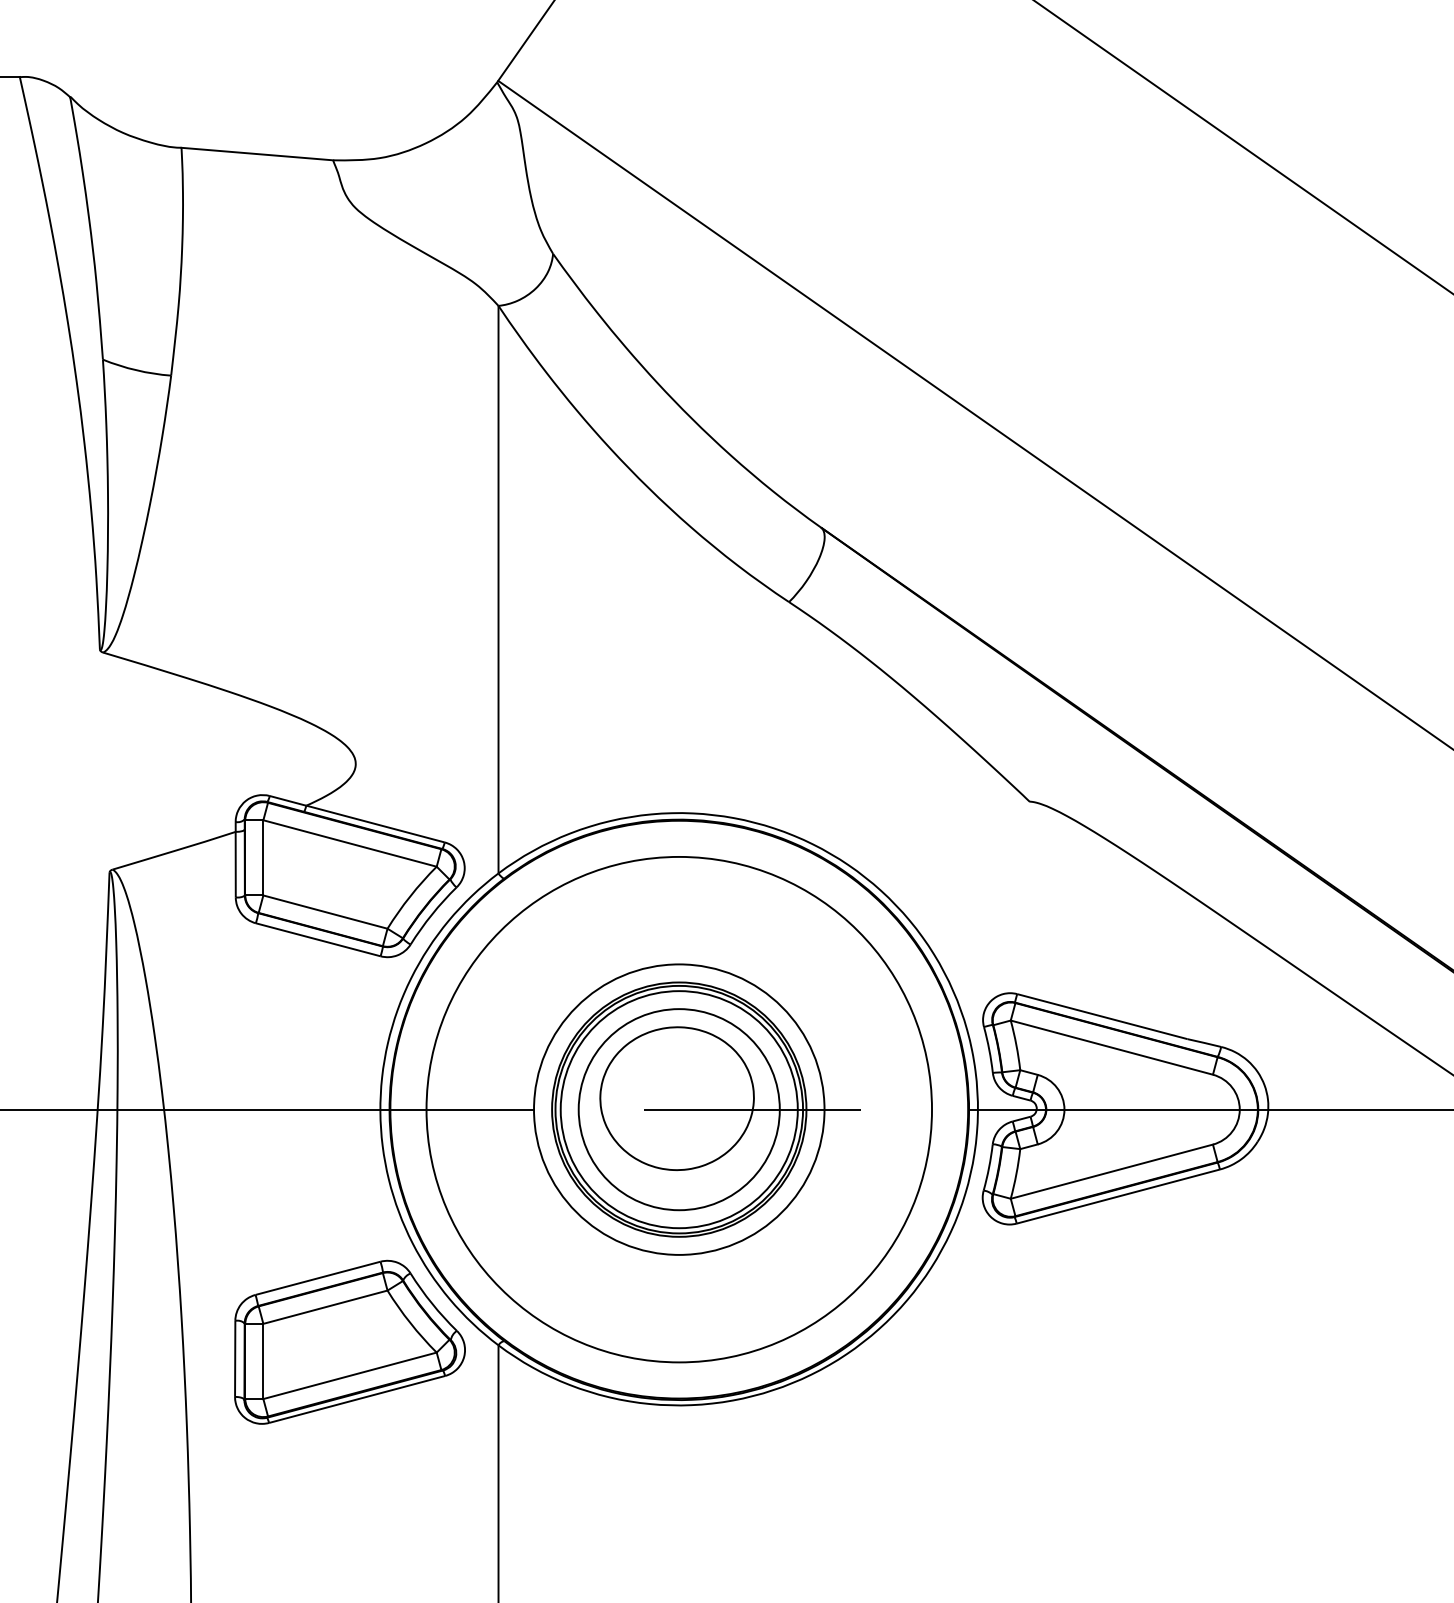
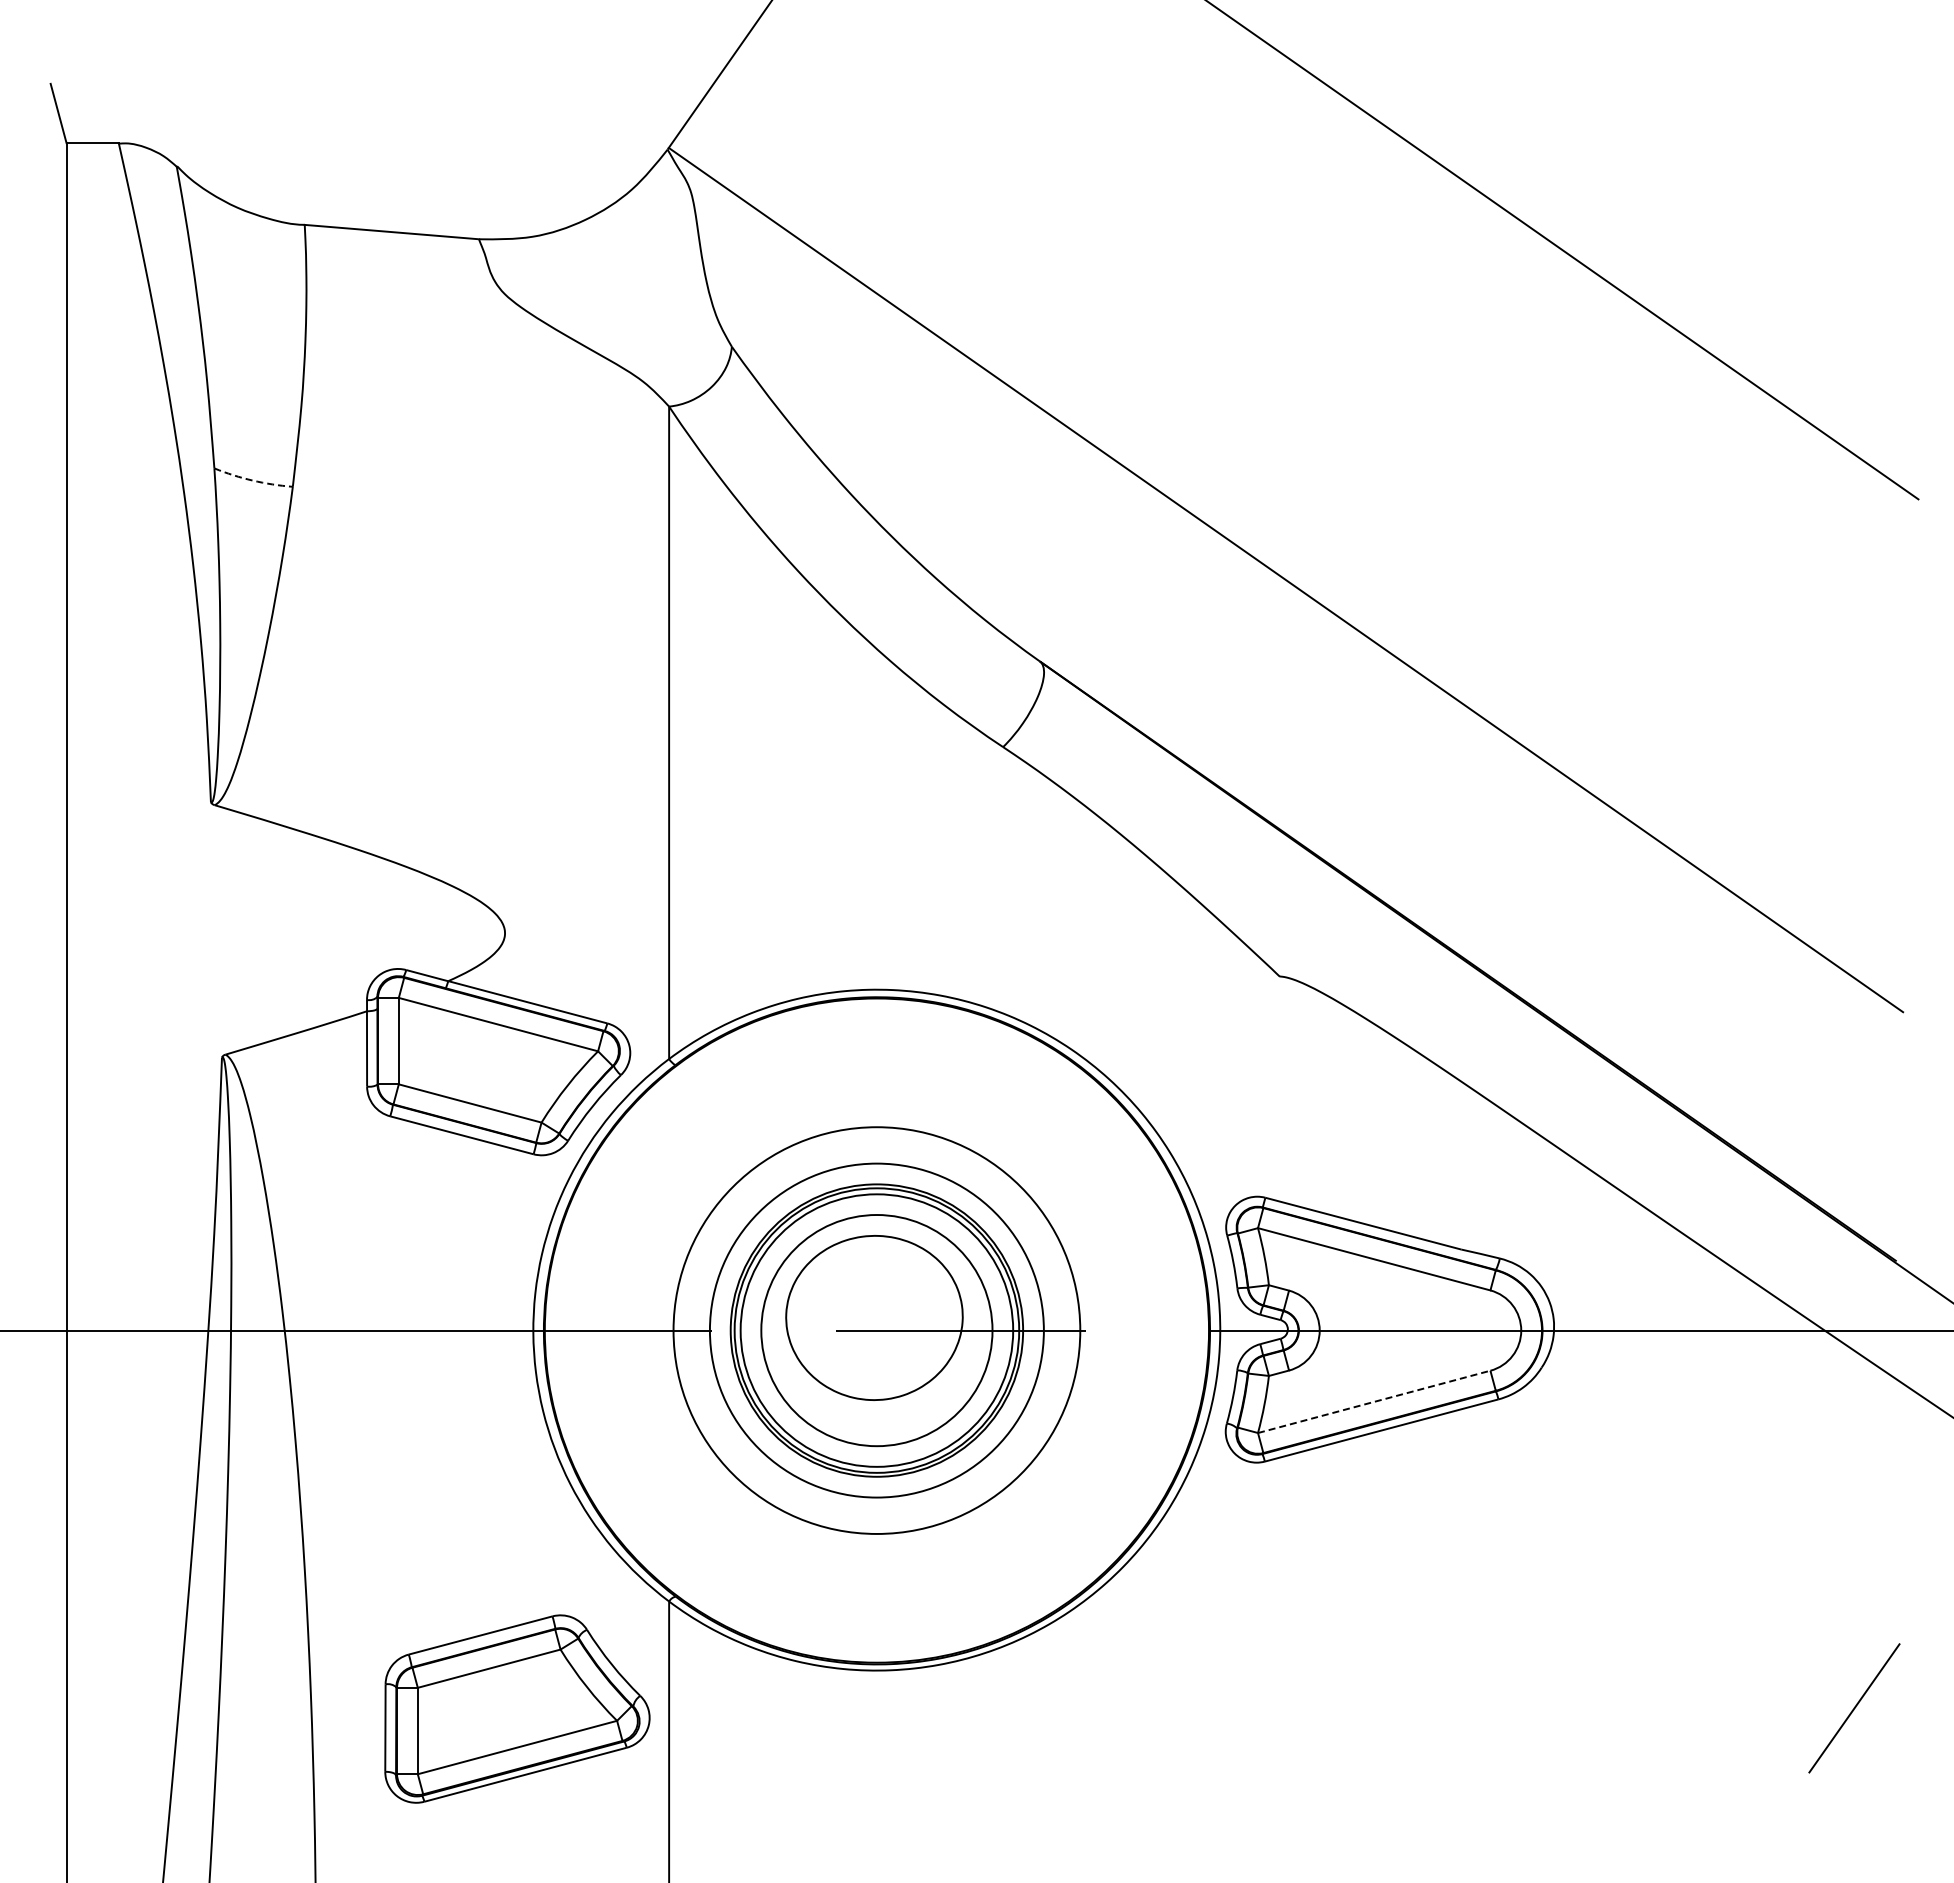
arc: (136, 370) -> (252, 480), solid -> dashed
circle: (678, 1109) -> (876, 1330), size x0.7
line: (1112, 1171) -> (1374, 1401), solid -> dashed
part: (350, 1341) -> (517, 1708), moved

